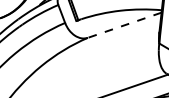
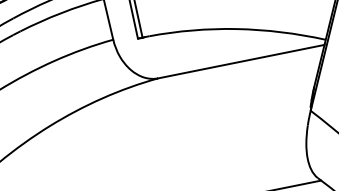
line: (124, 25) -> (240, 62), dashed -> solid

